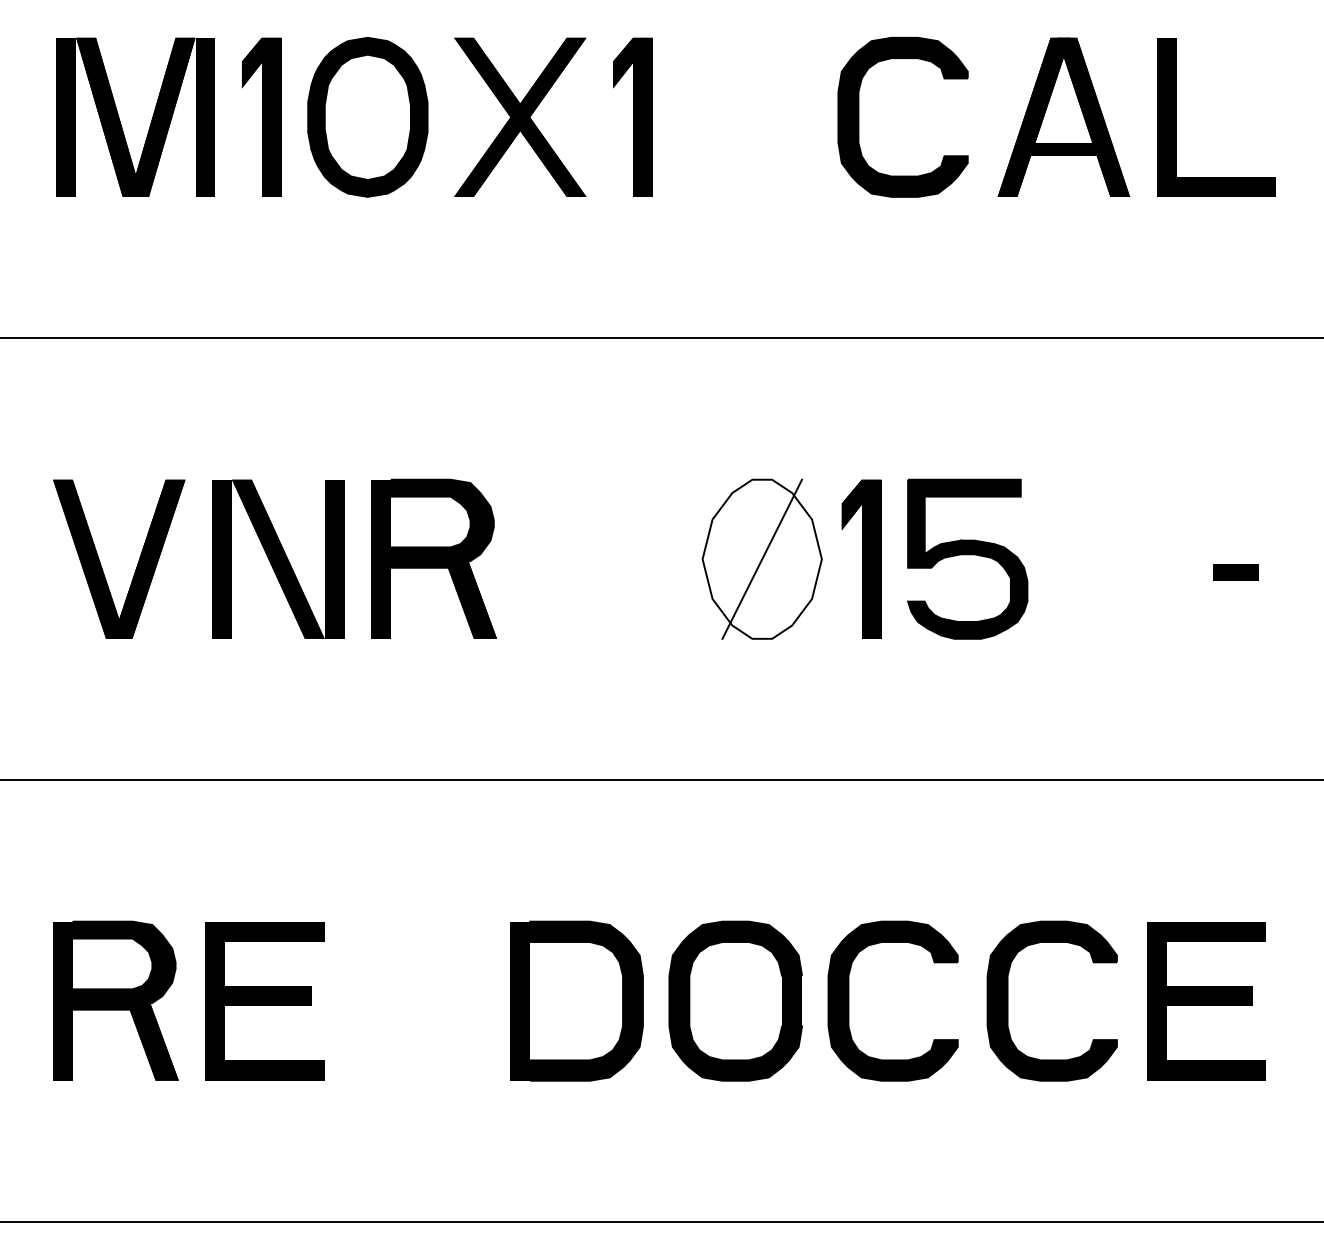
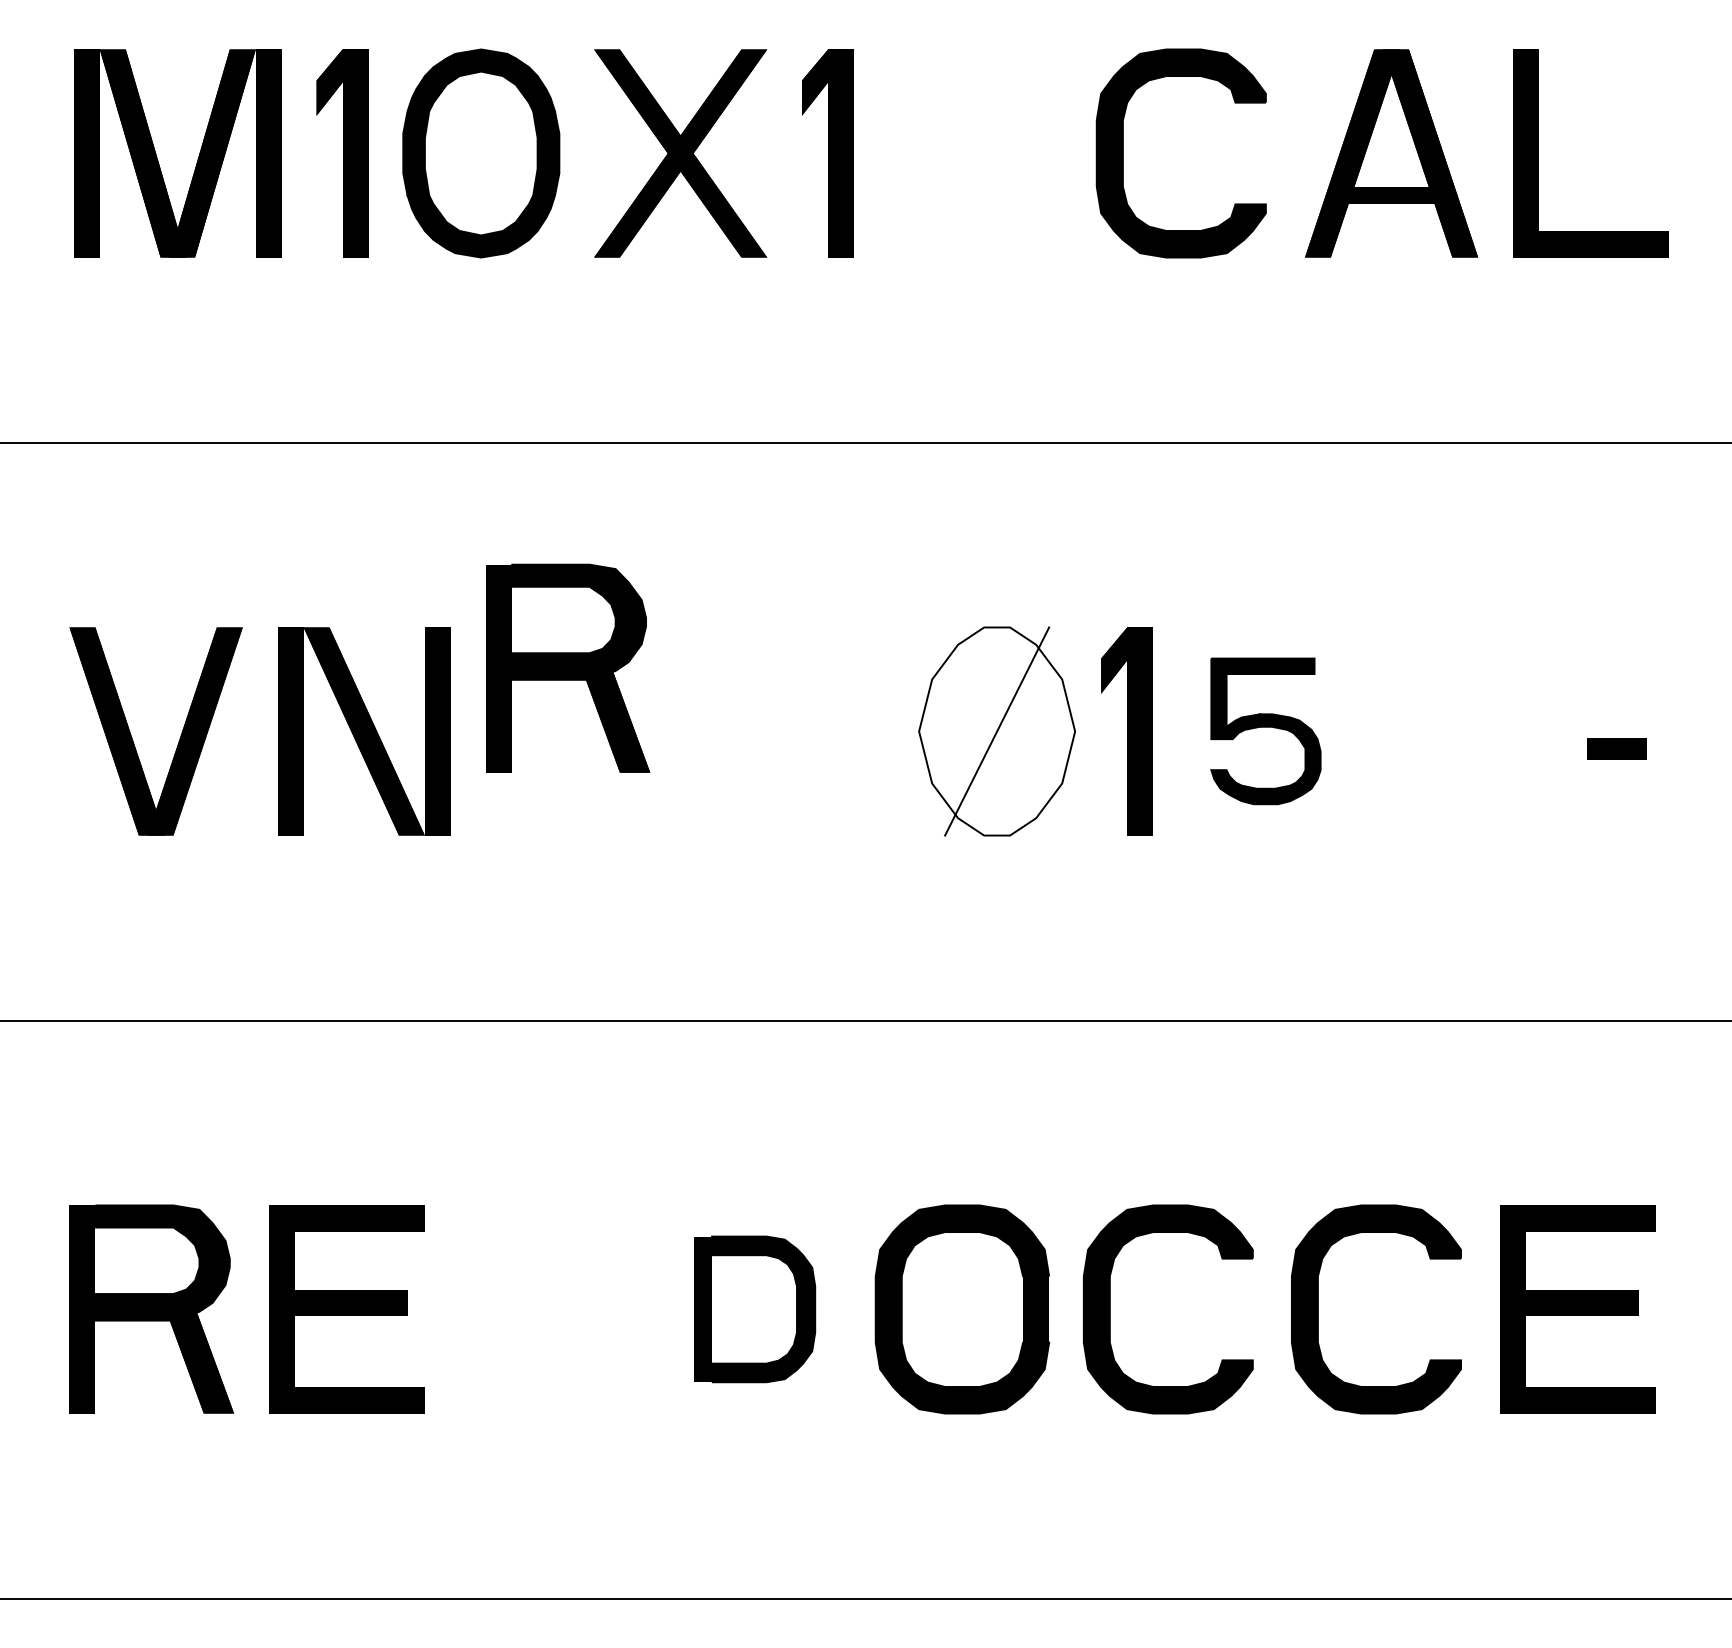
part: (433, 558) -> (567, 667), moved
part: (967, 558) -> (1265, 730), size x0.7
part: (576, 1000) -> (754, 1308), size x0.7

